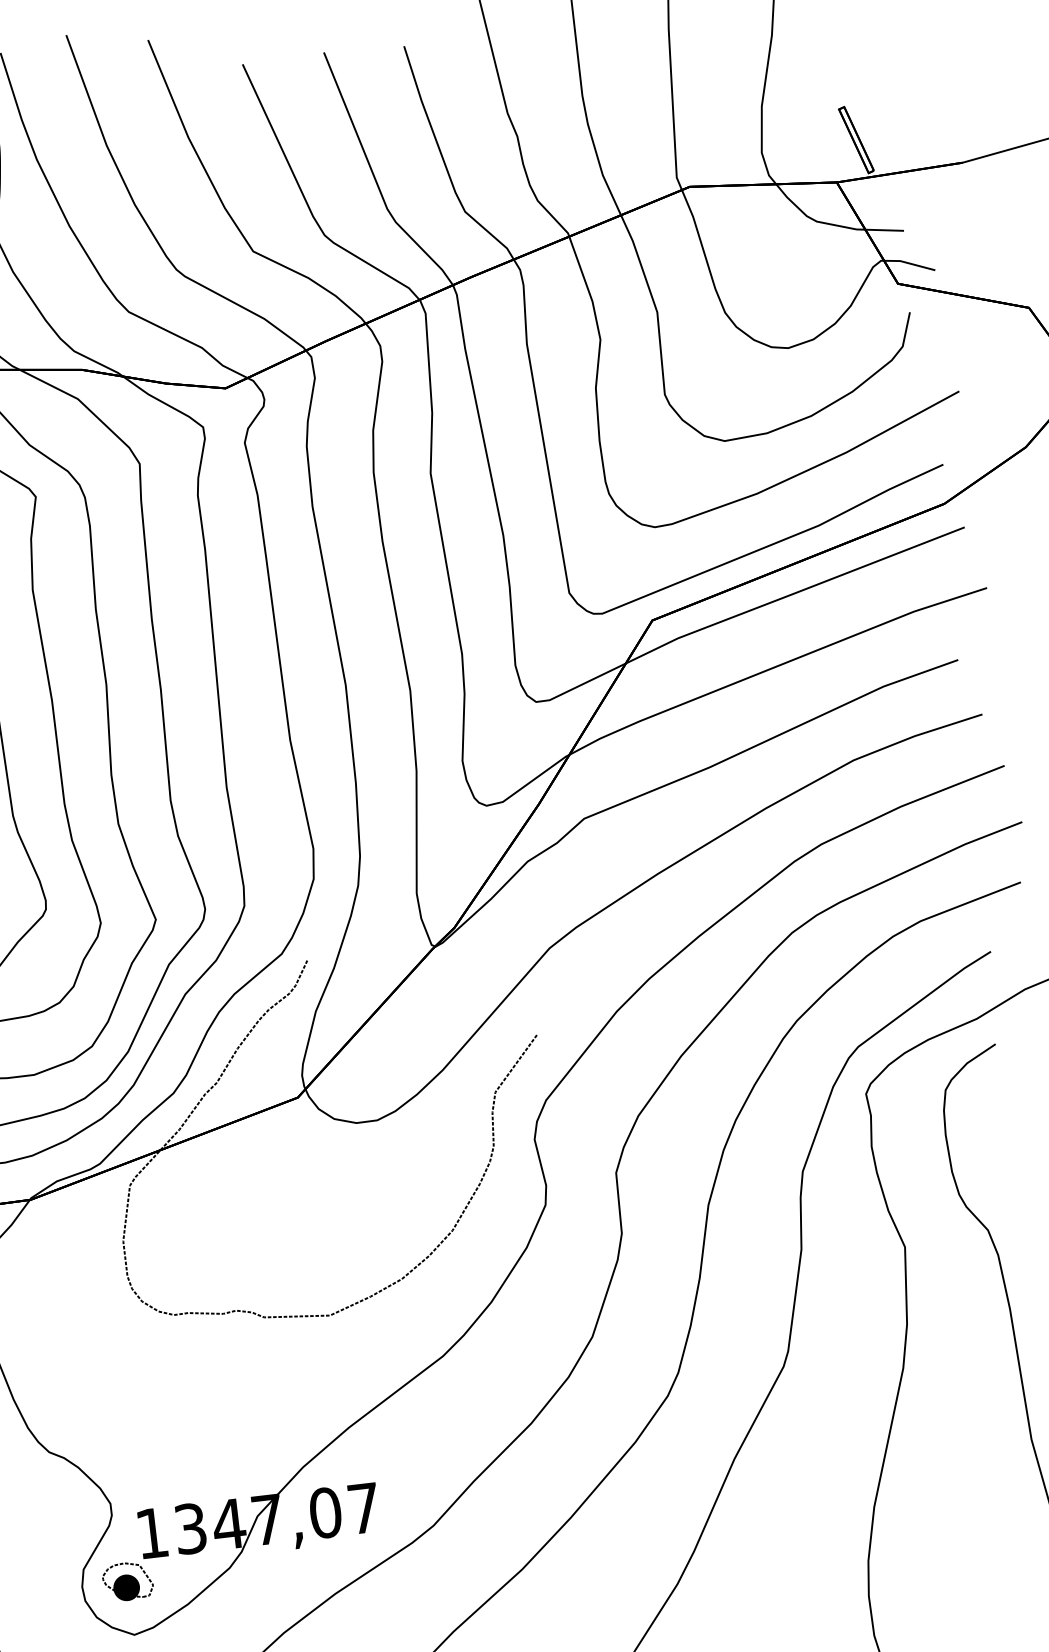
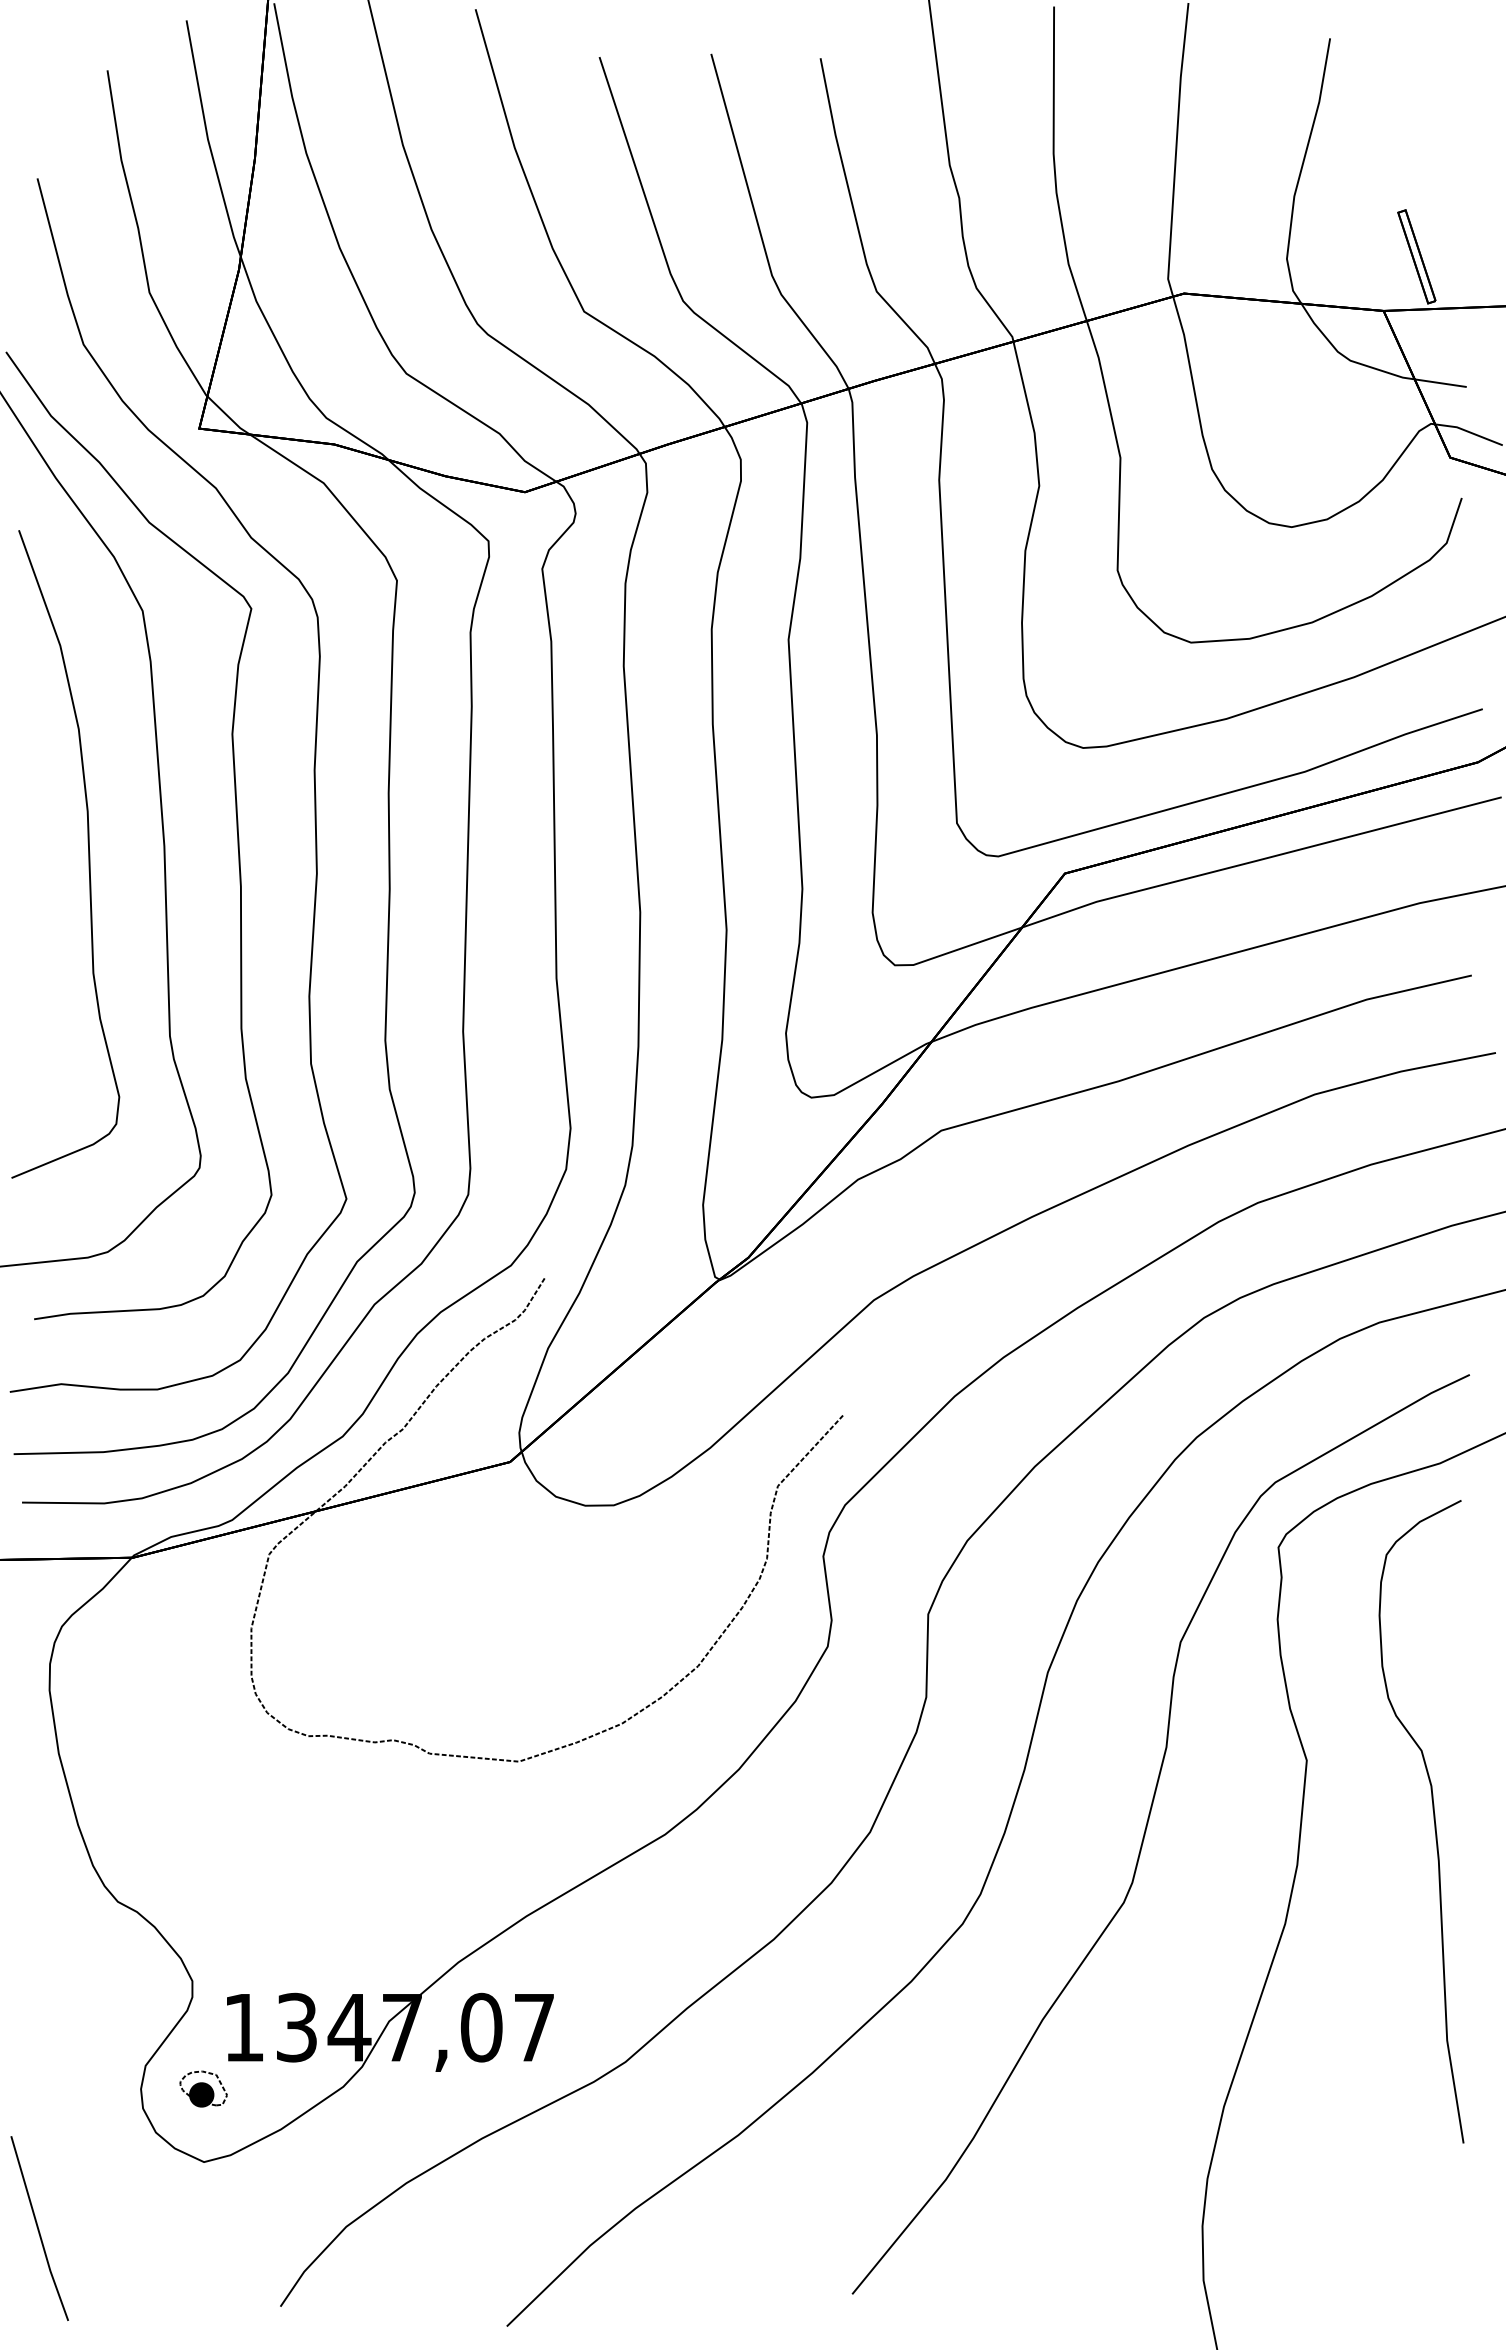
part: (127, 1581) -> (203, 2089), size x0.7

